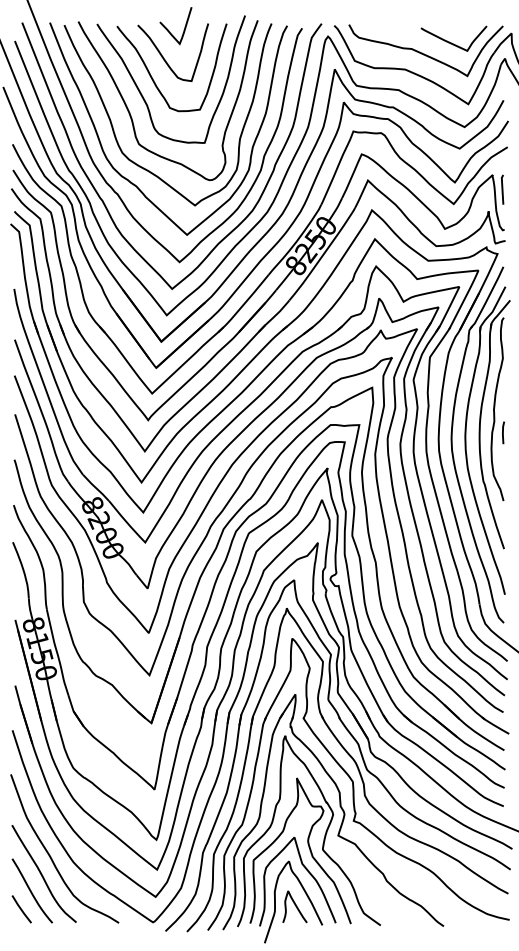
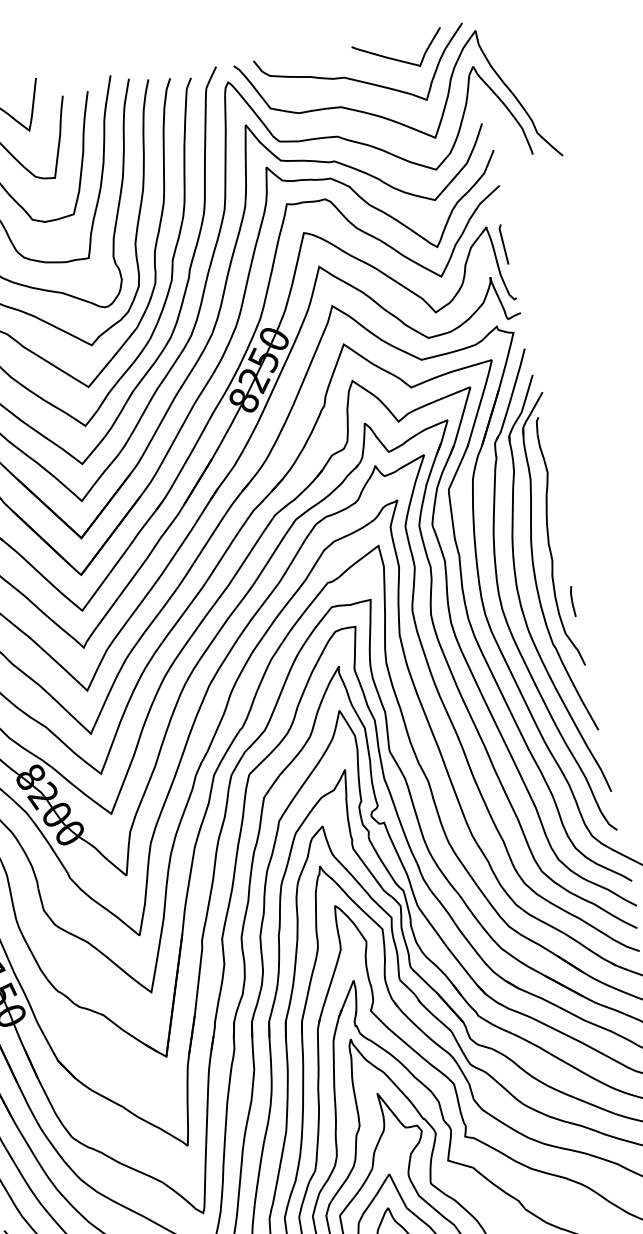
line: (503, 432) -> (572, 601), moved

